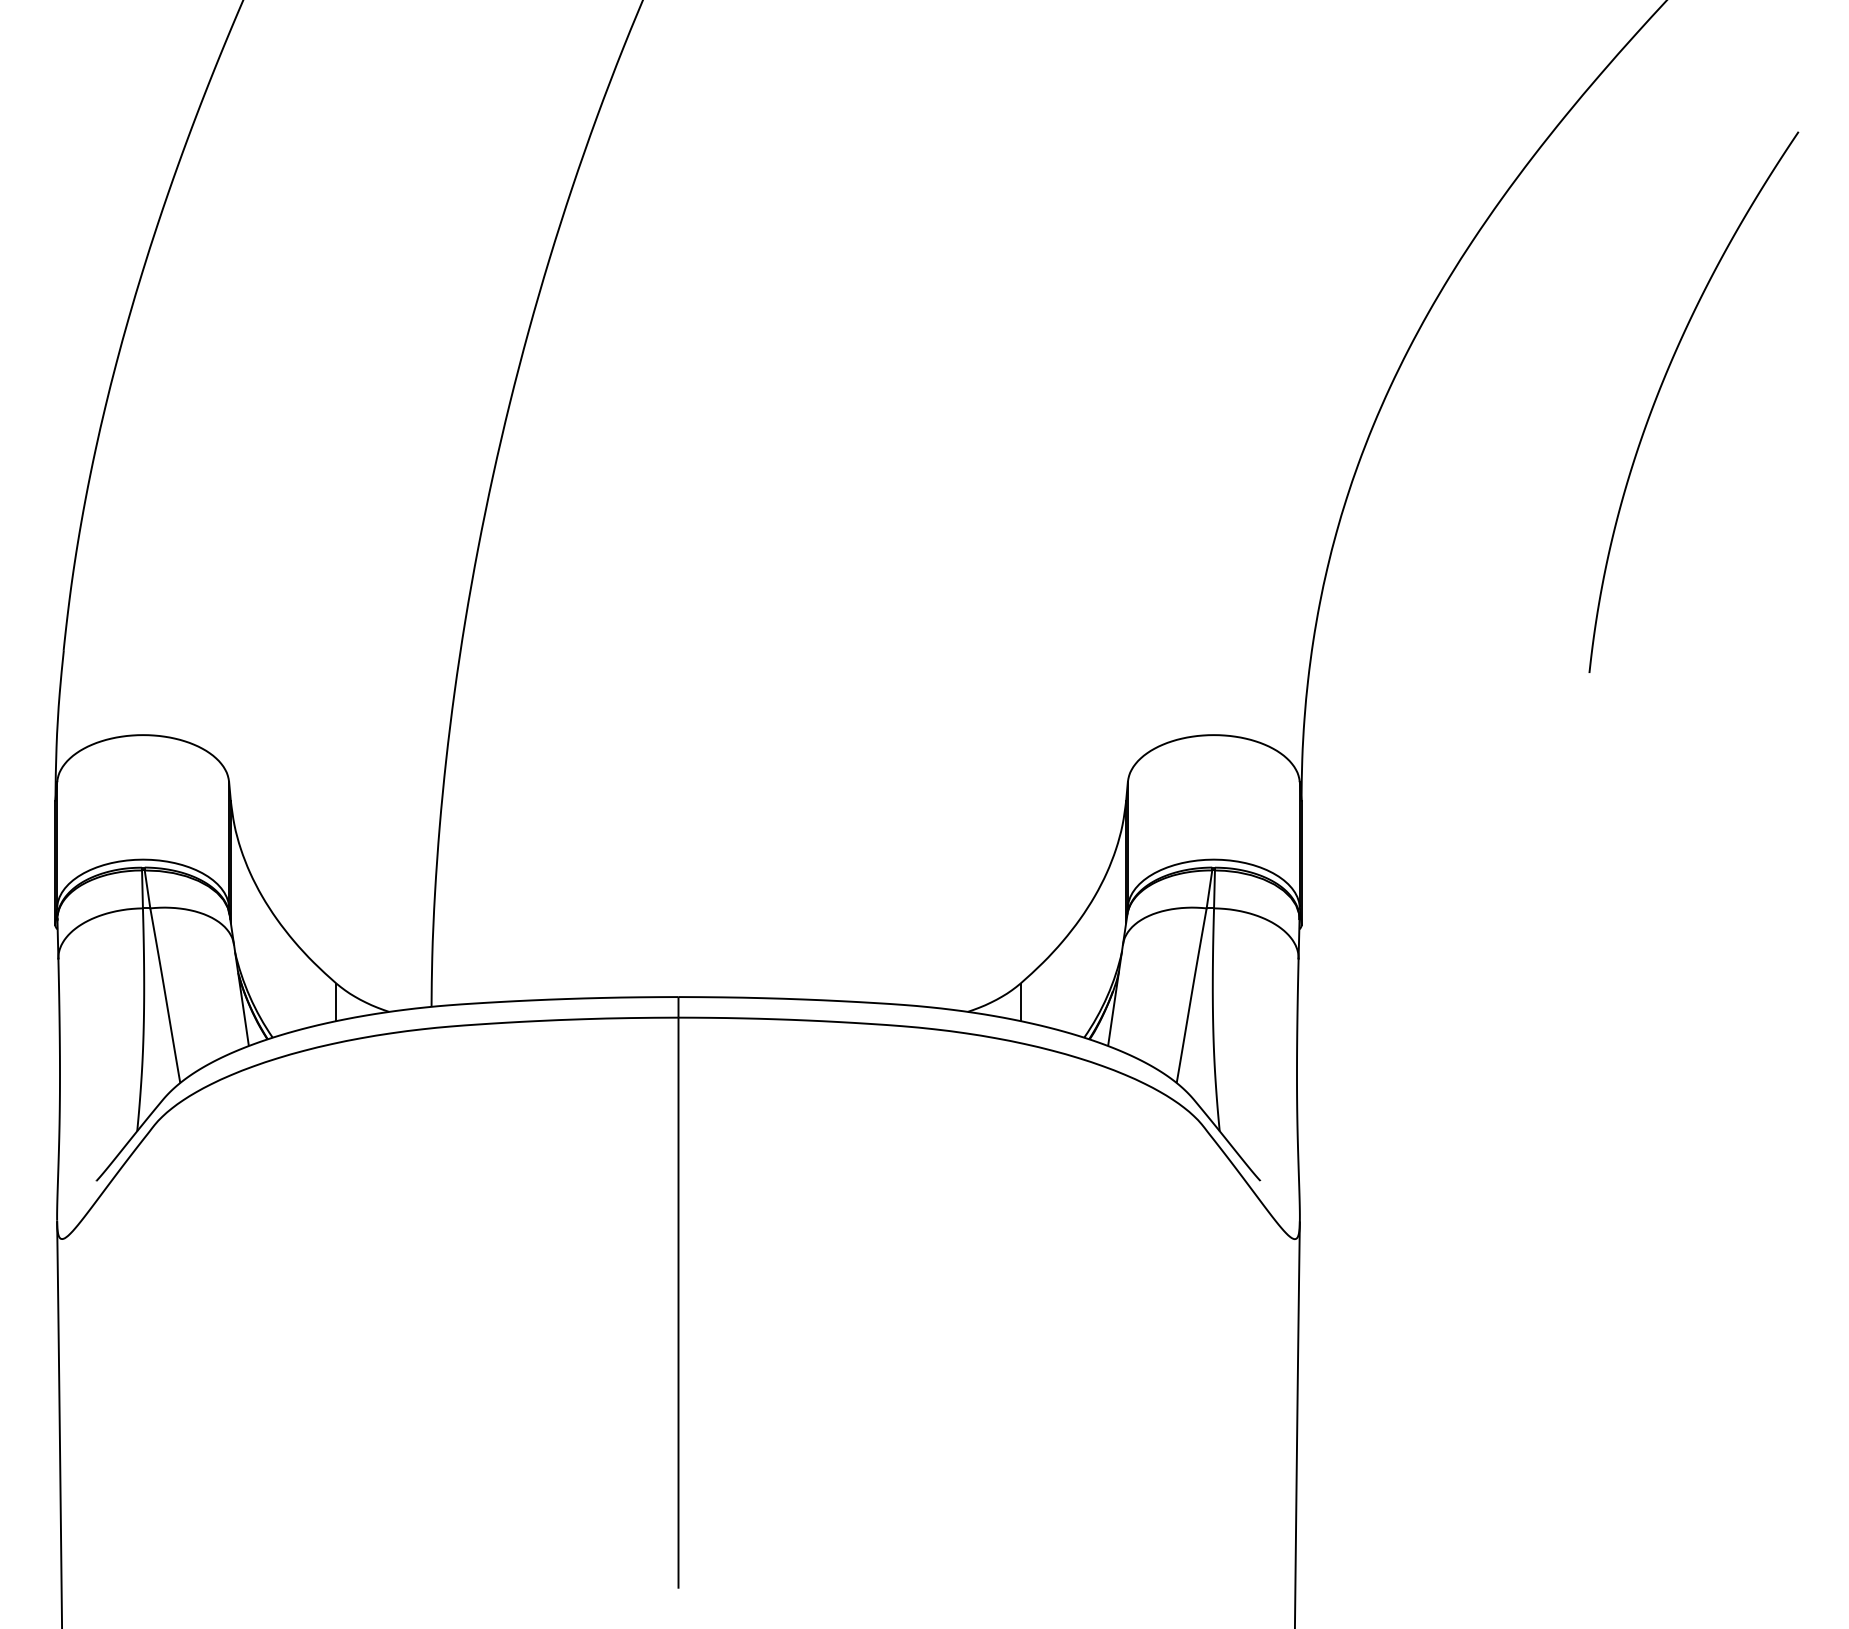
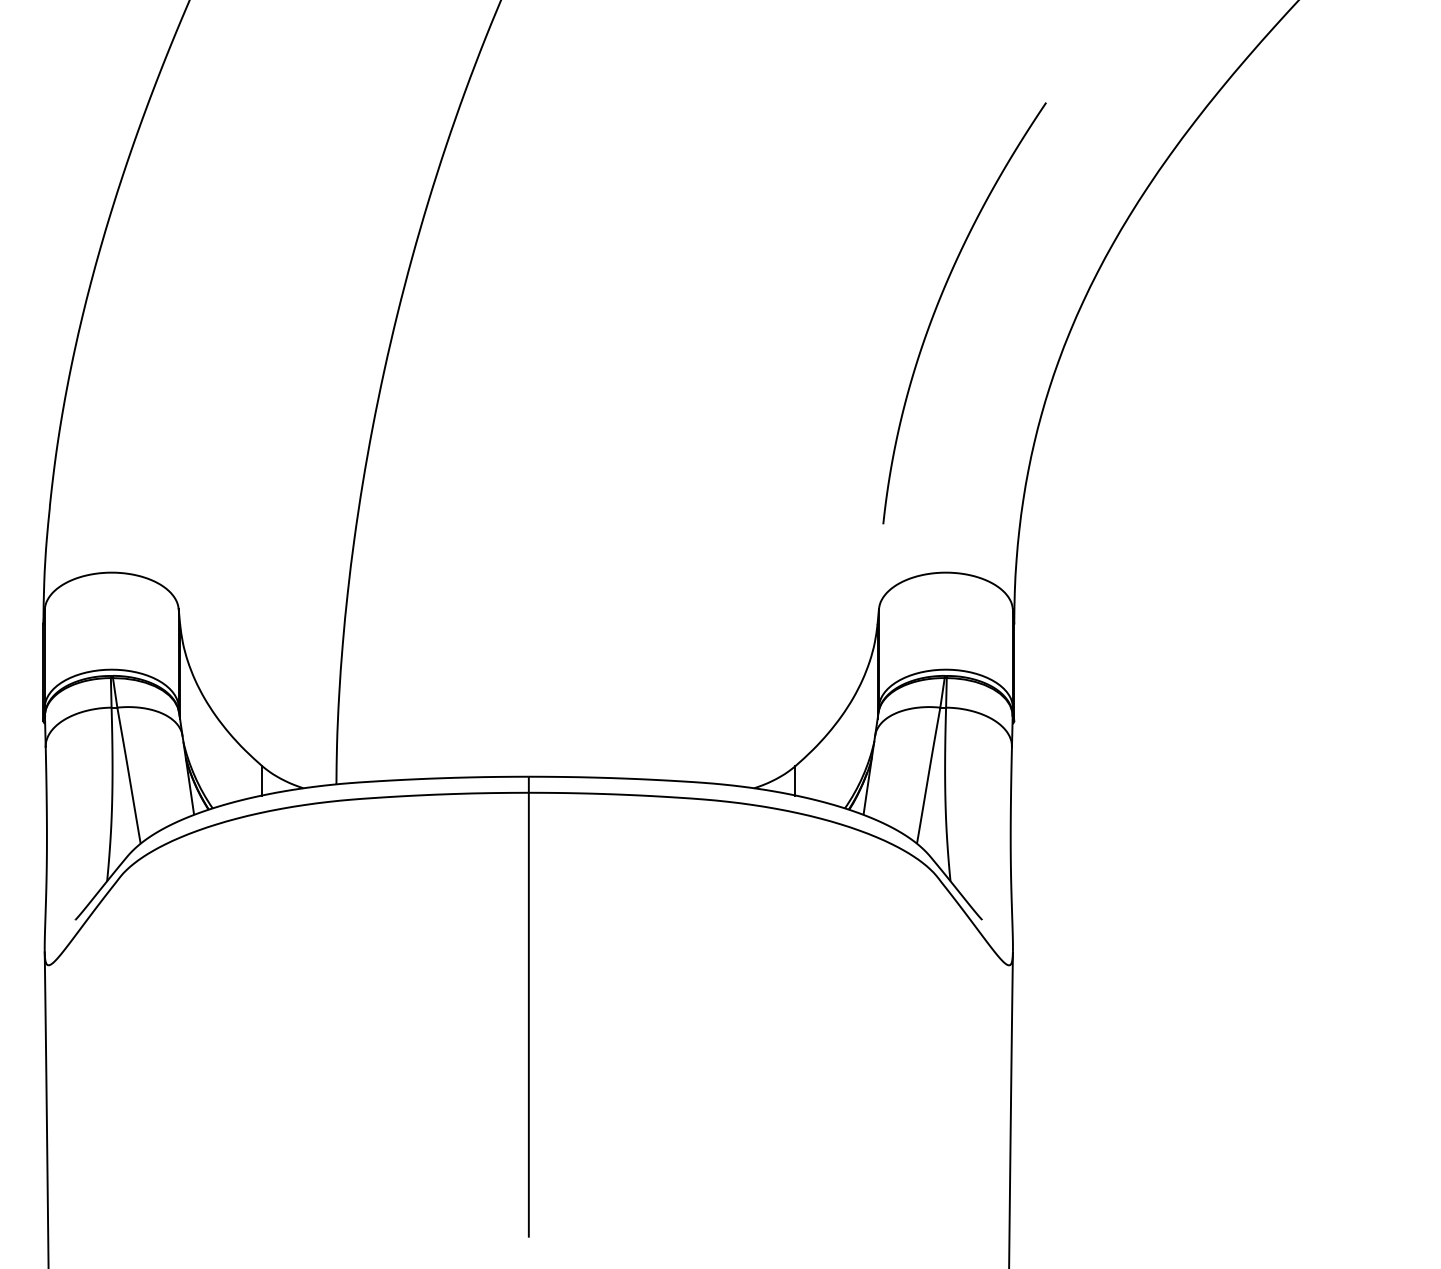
curve: (1661, 388) -> (939, 302), moved

